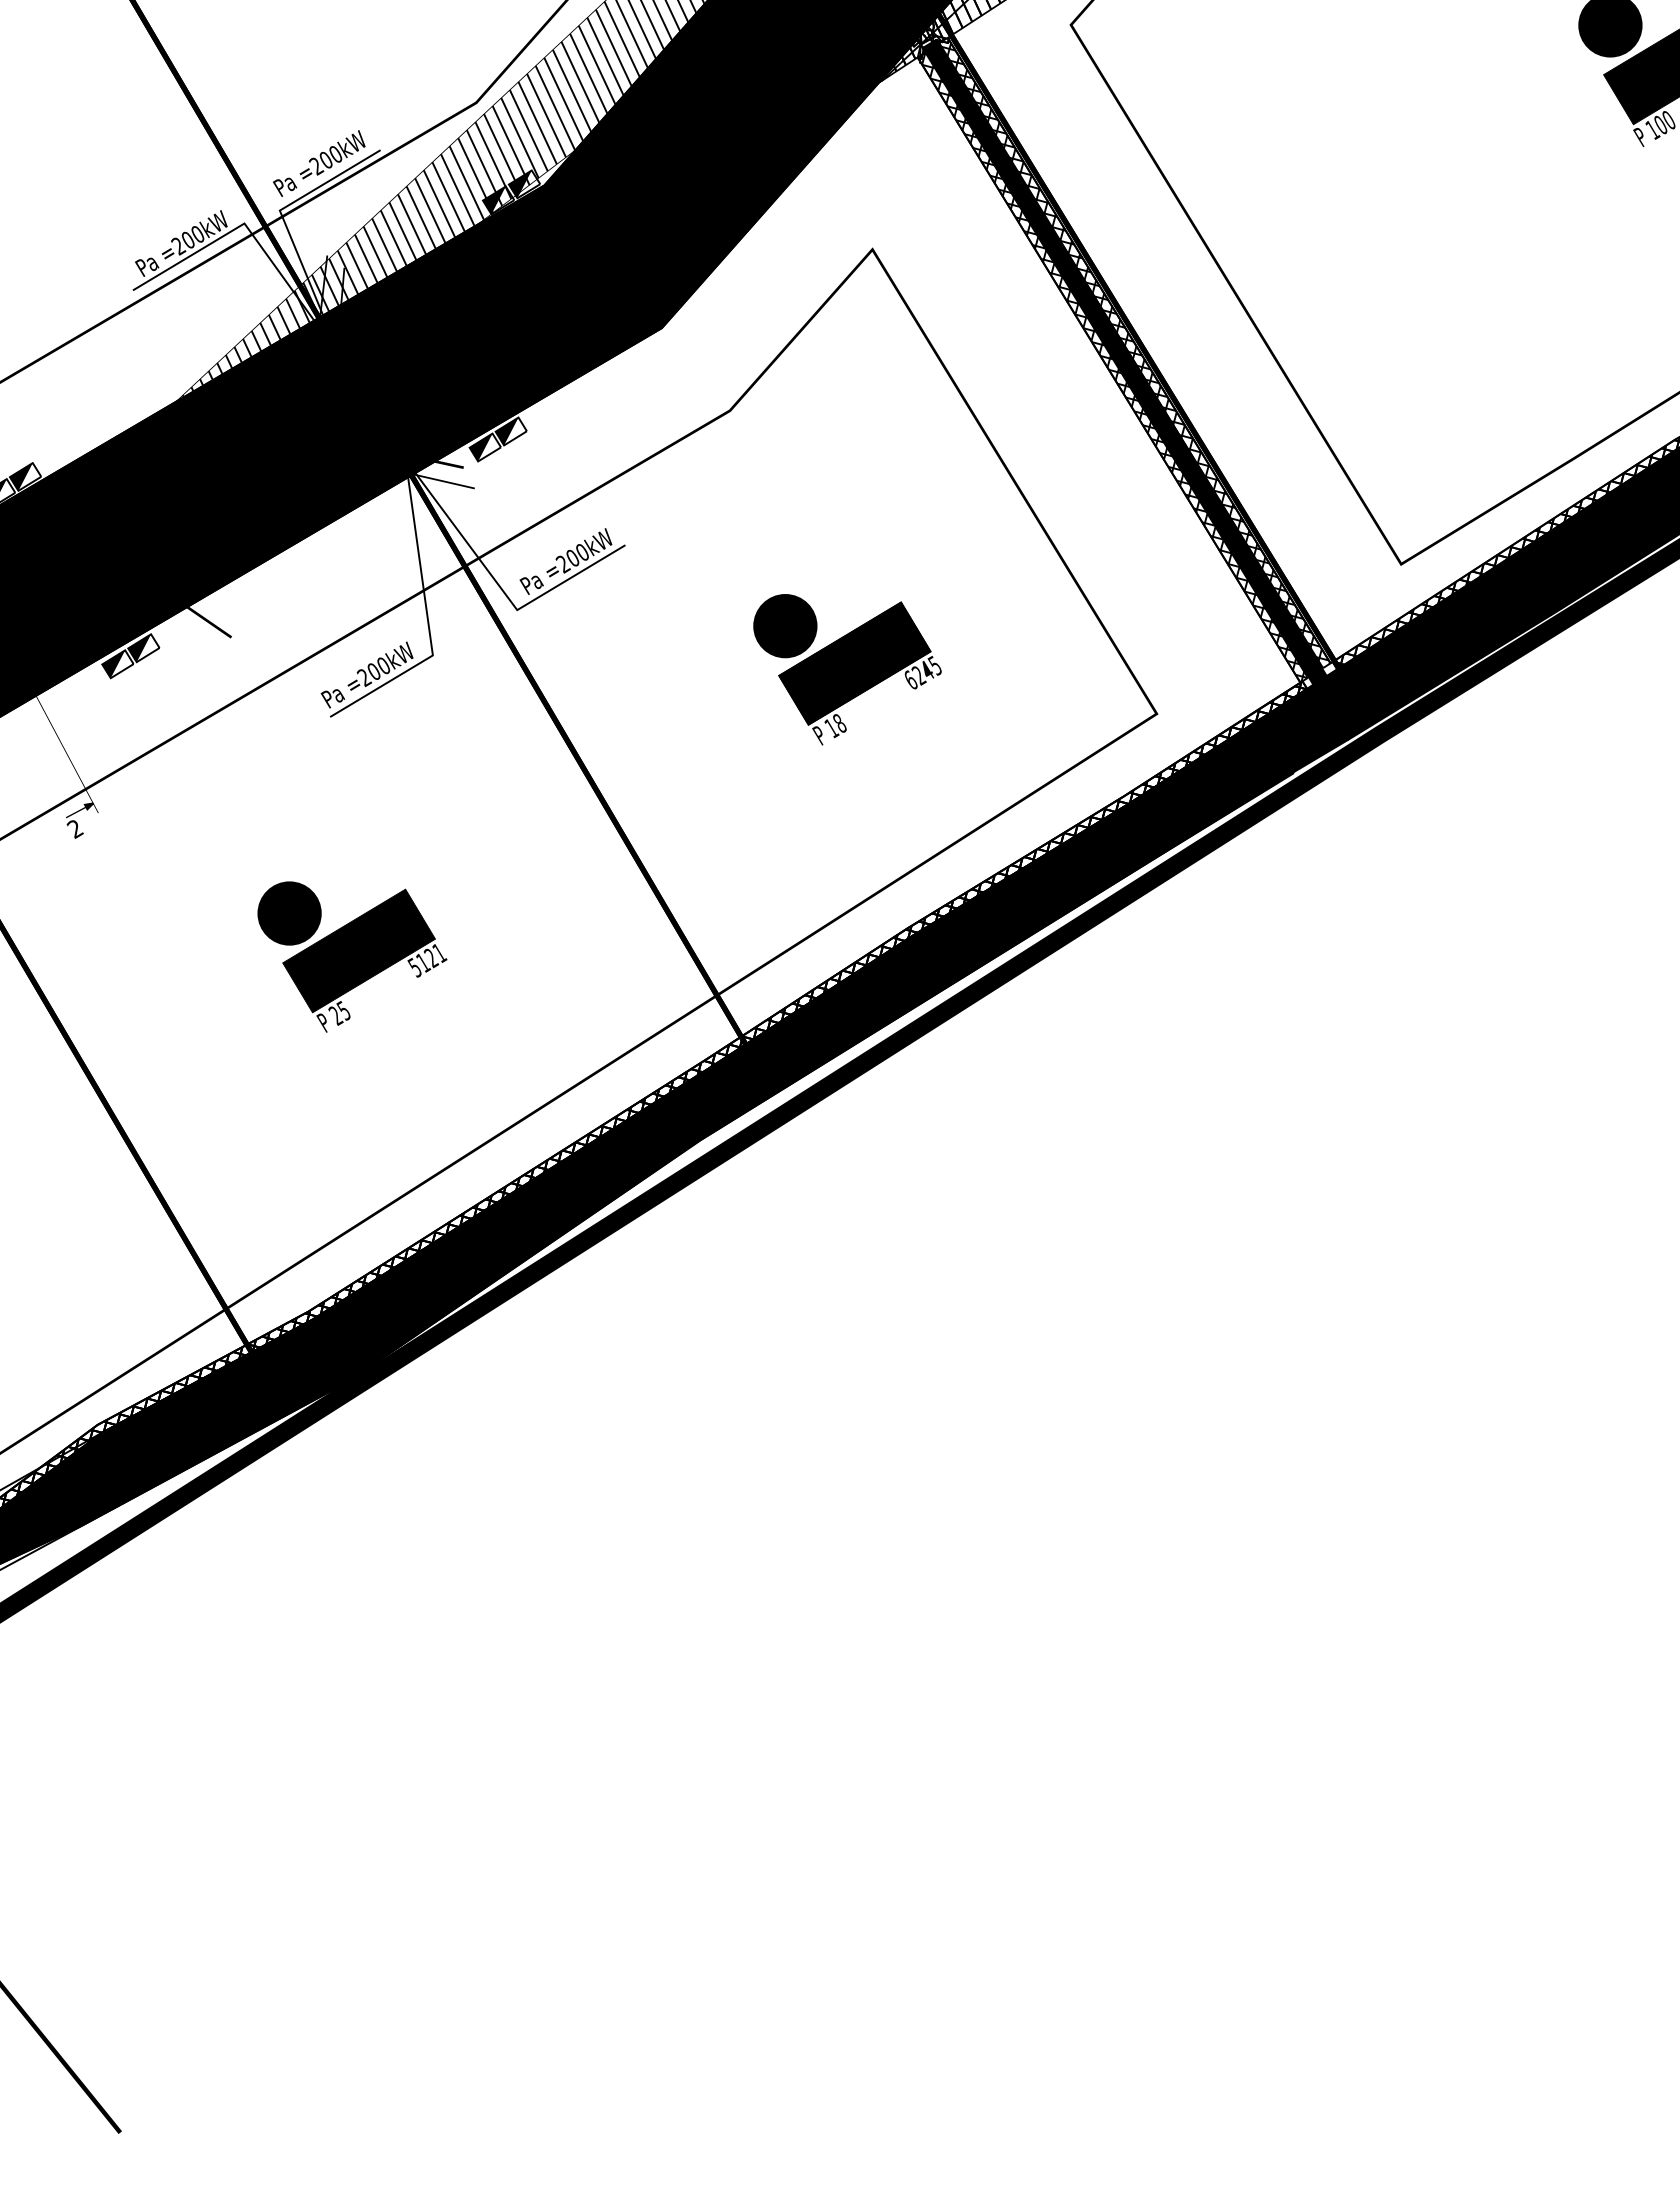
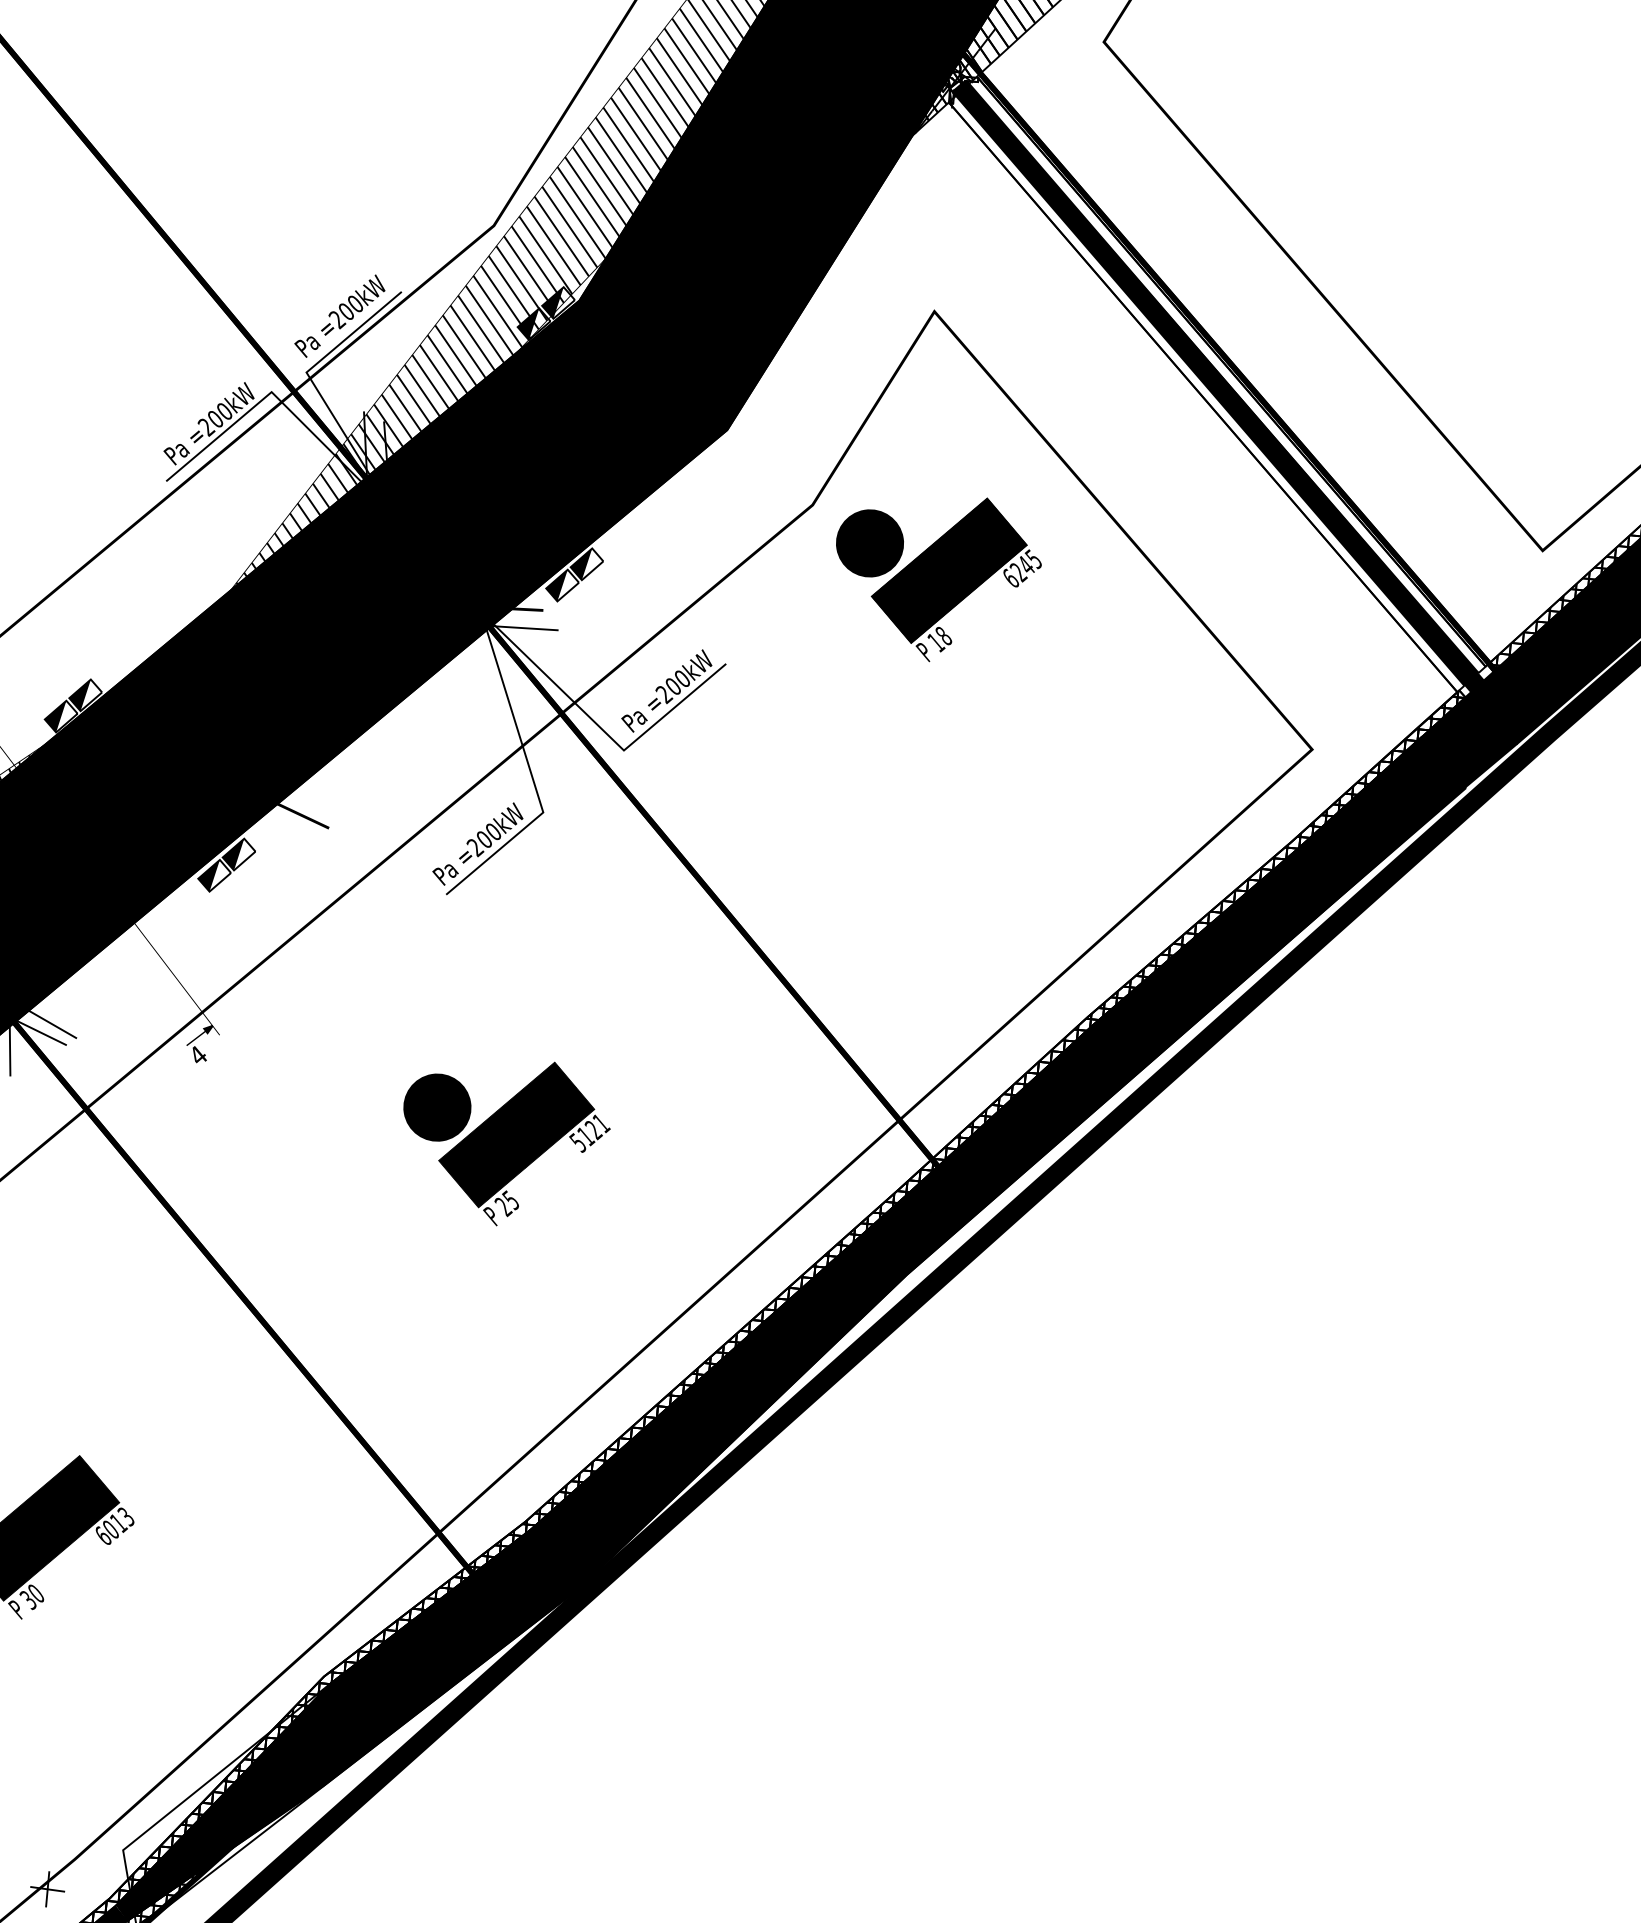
hatch: (1134, 352) -> (1226, 374), removed
hatch: (1114, 366) -> (1208, 392), removed
part: (847, 669) -> (942, 578), moved
text: (74, 828) -> (197, 1055), 2 -> 4

